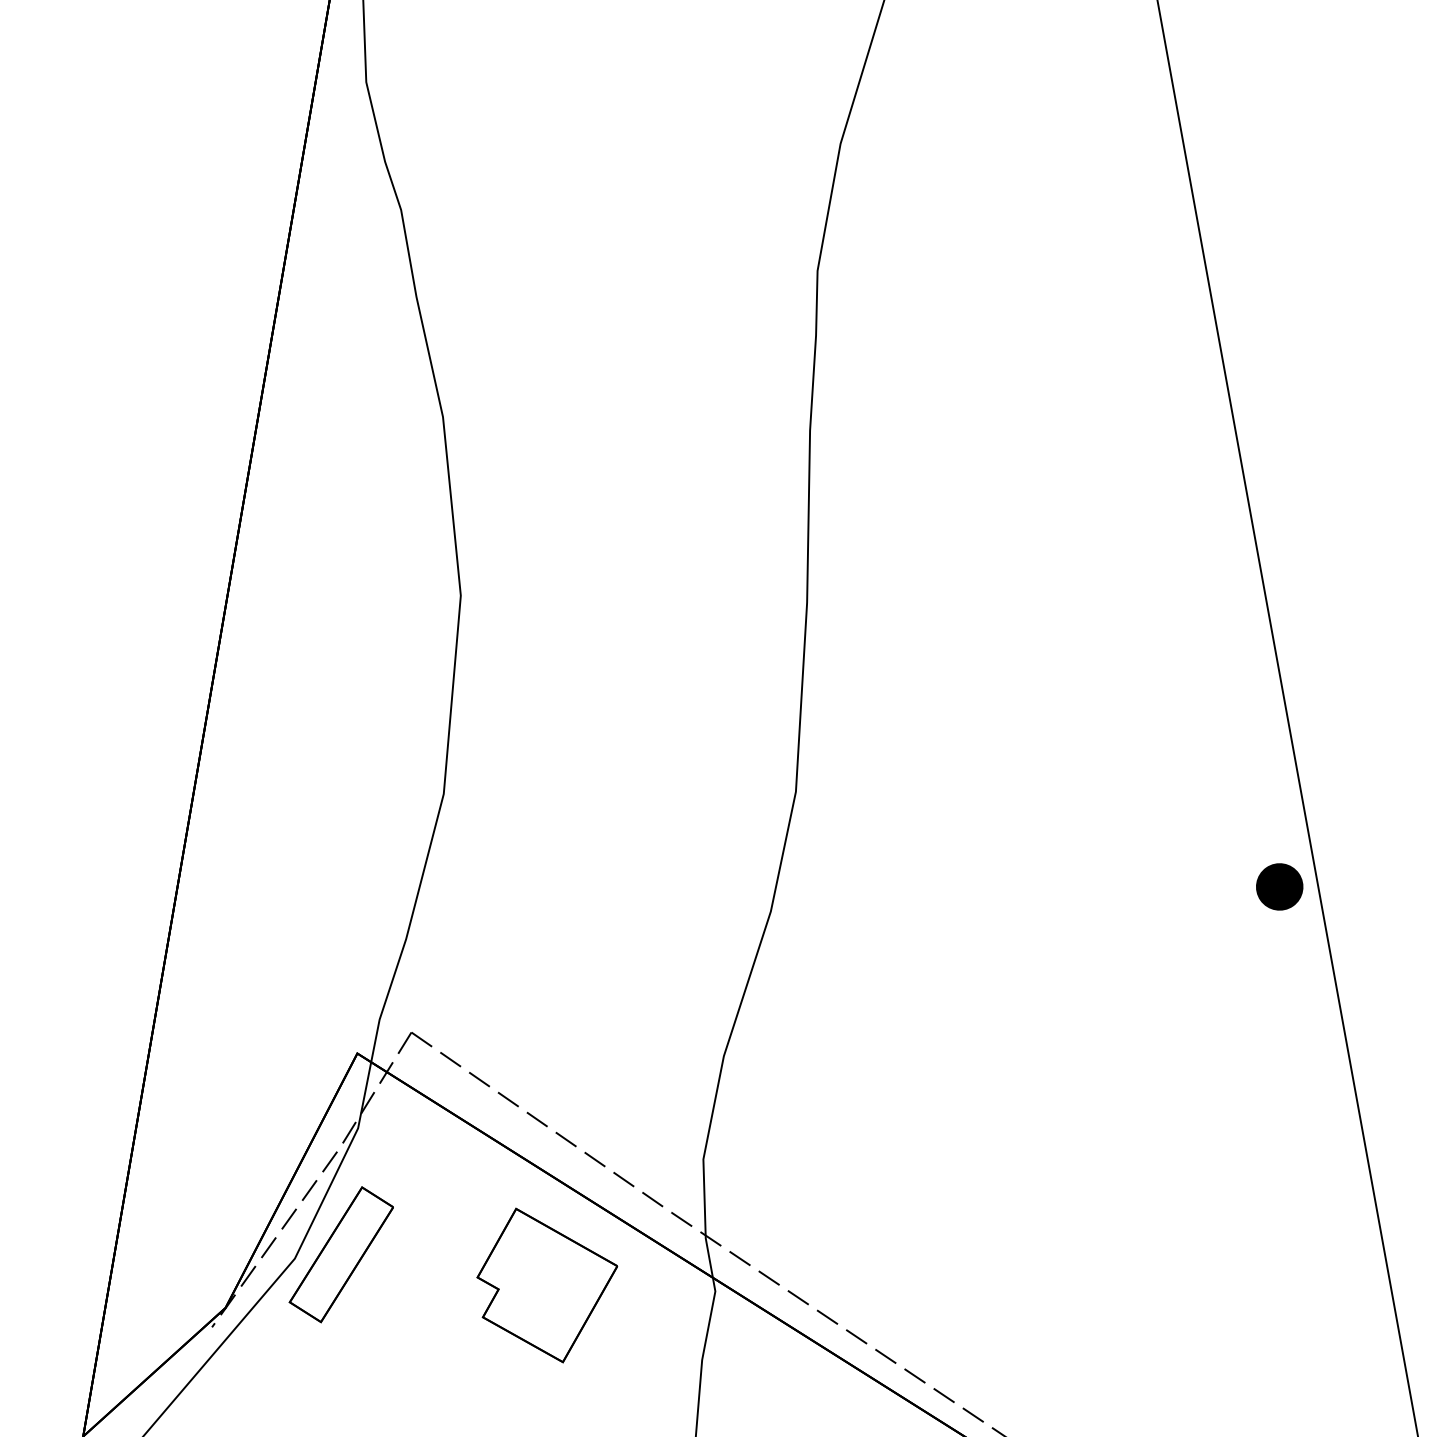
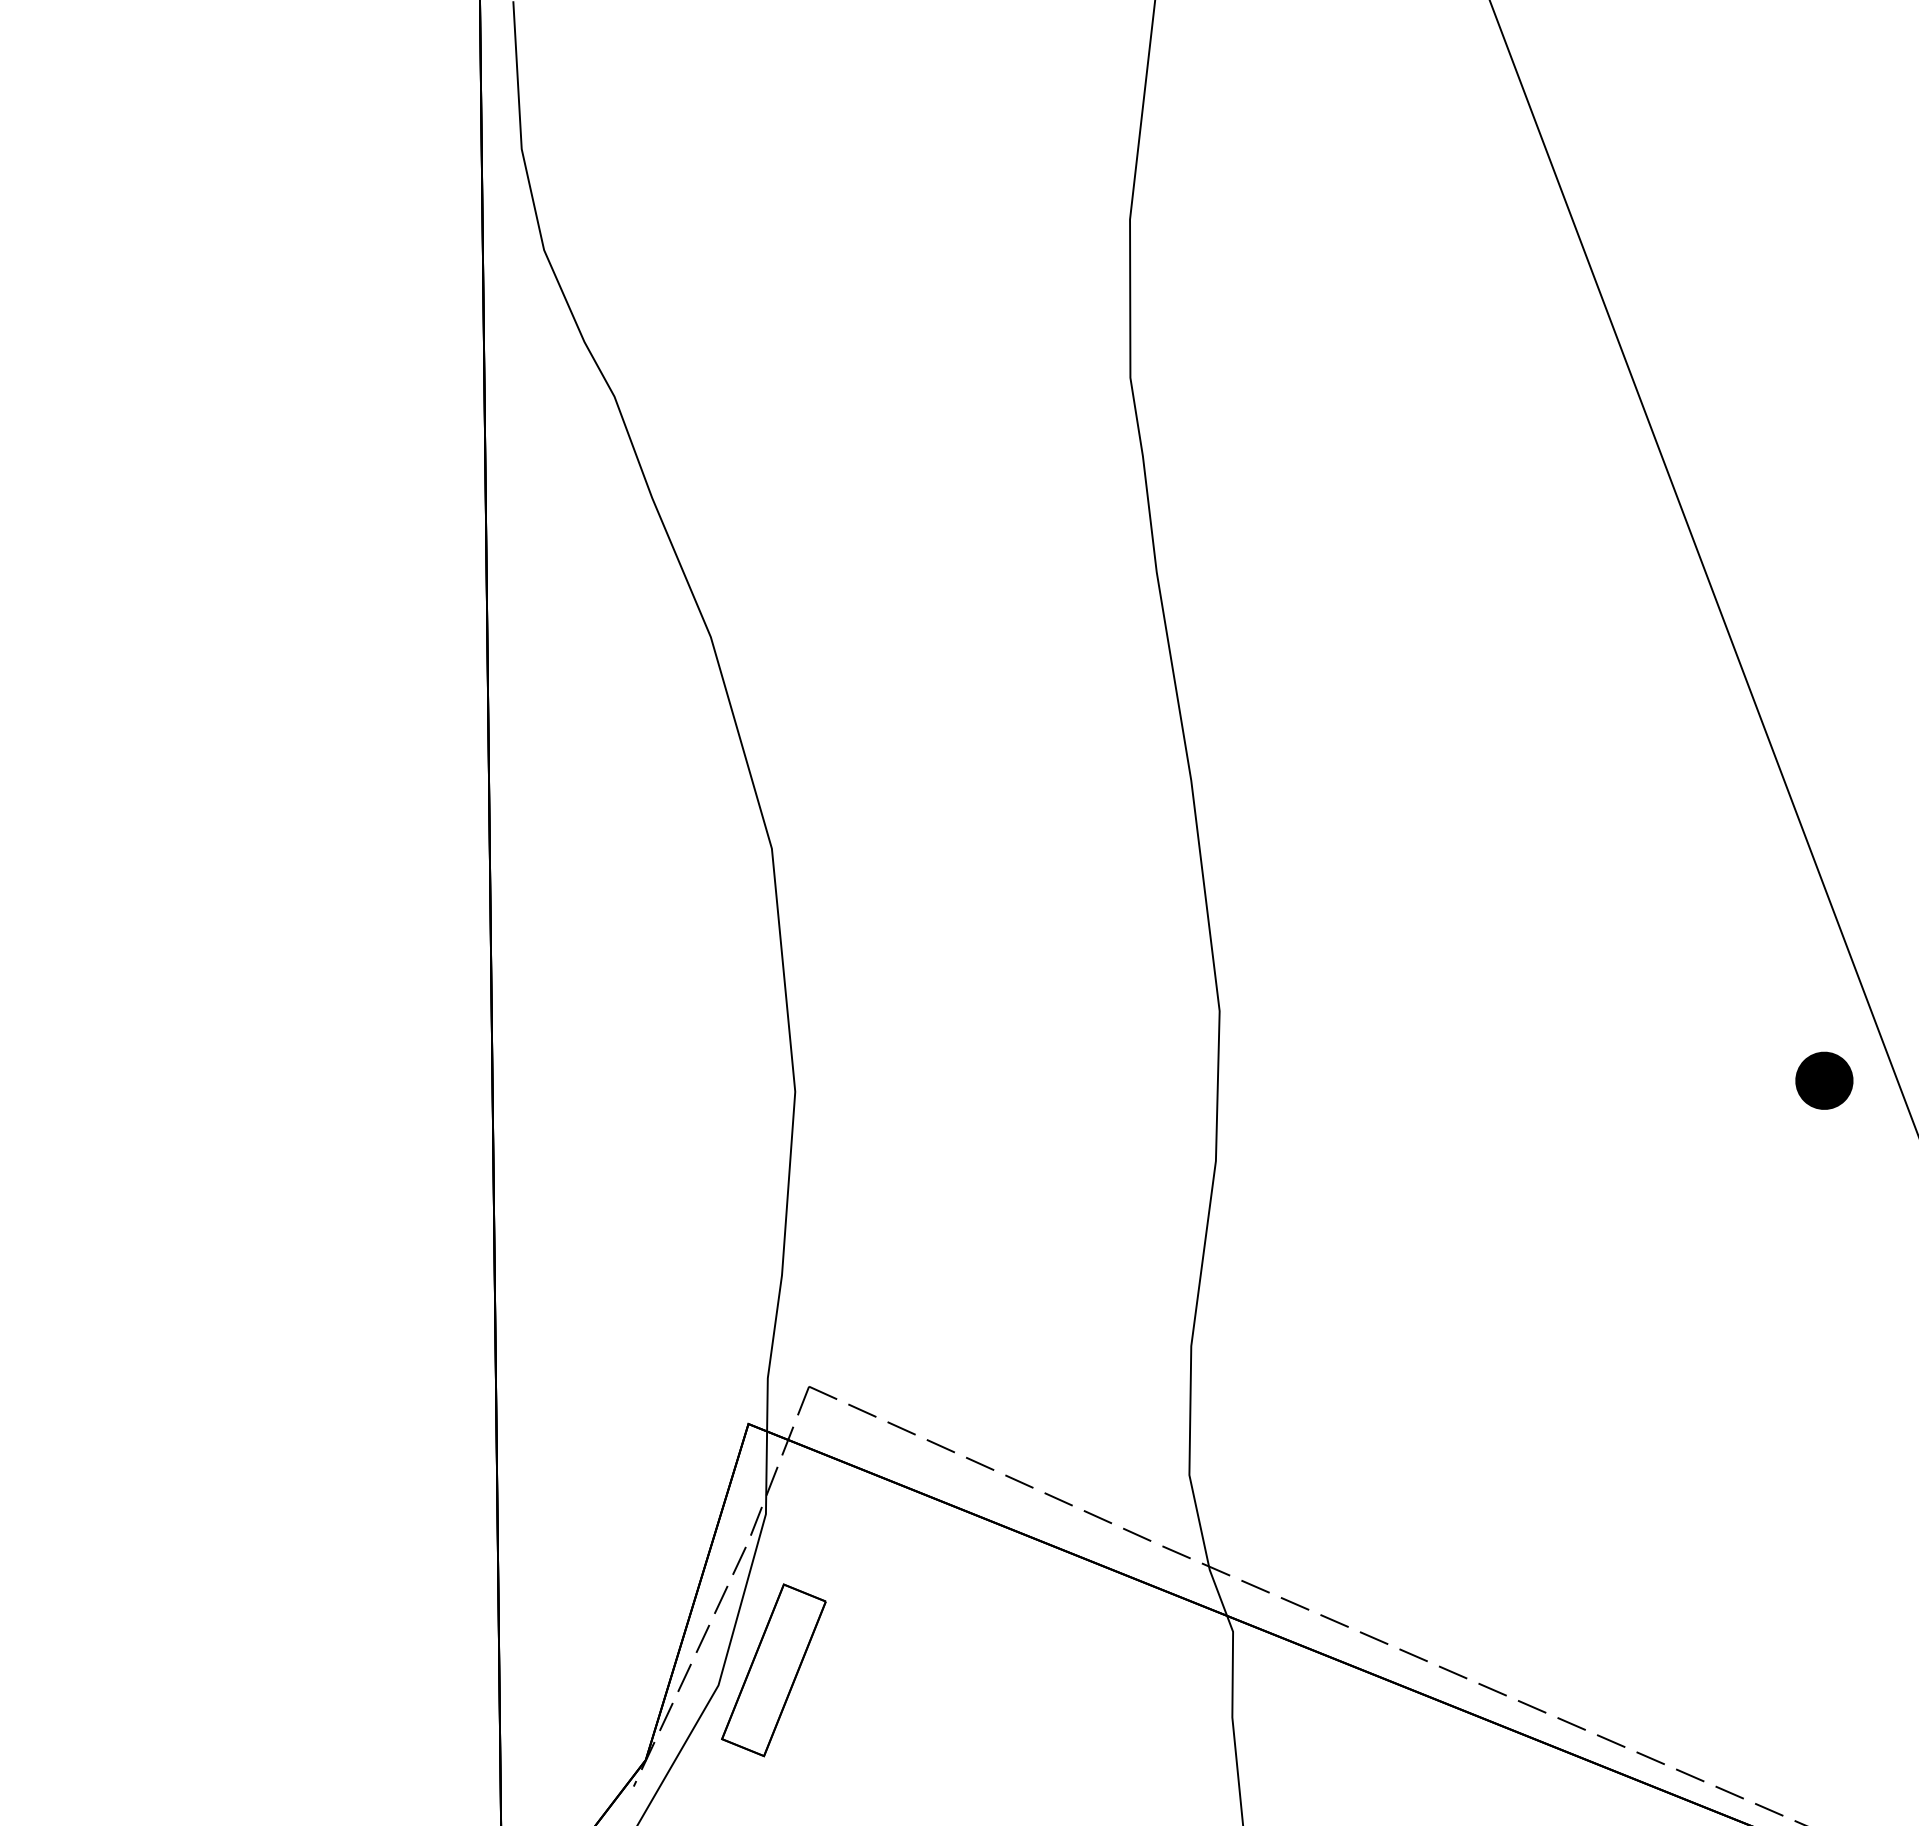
part: (1279, 886) -> (1824, 1080), moved
part: (545, 1286) -> (1026, 1663), removed

